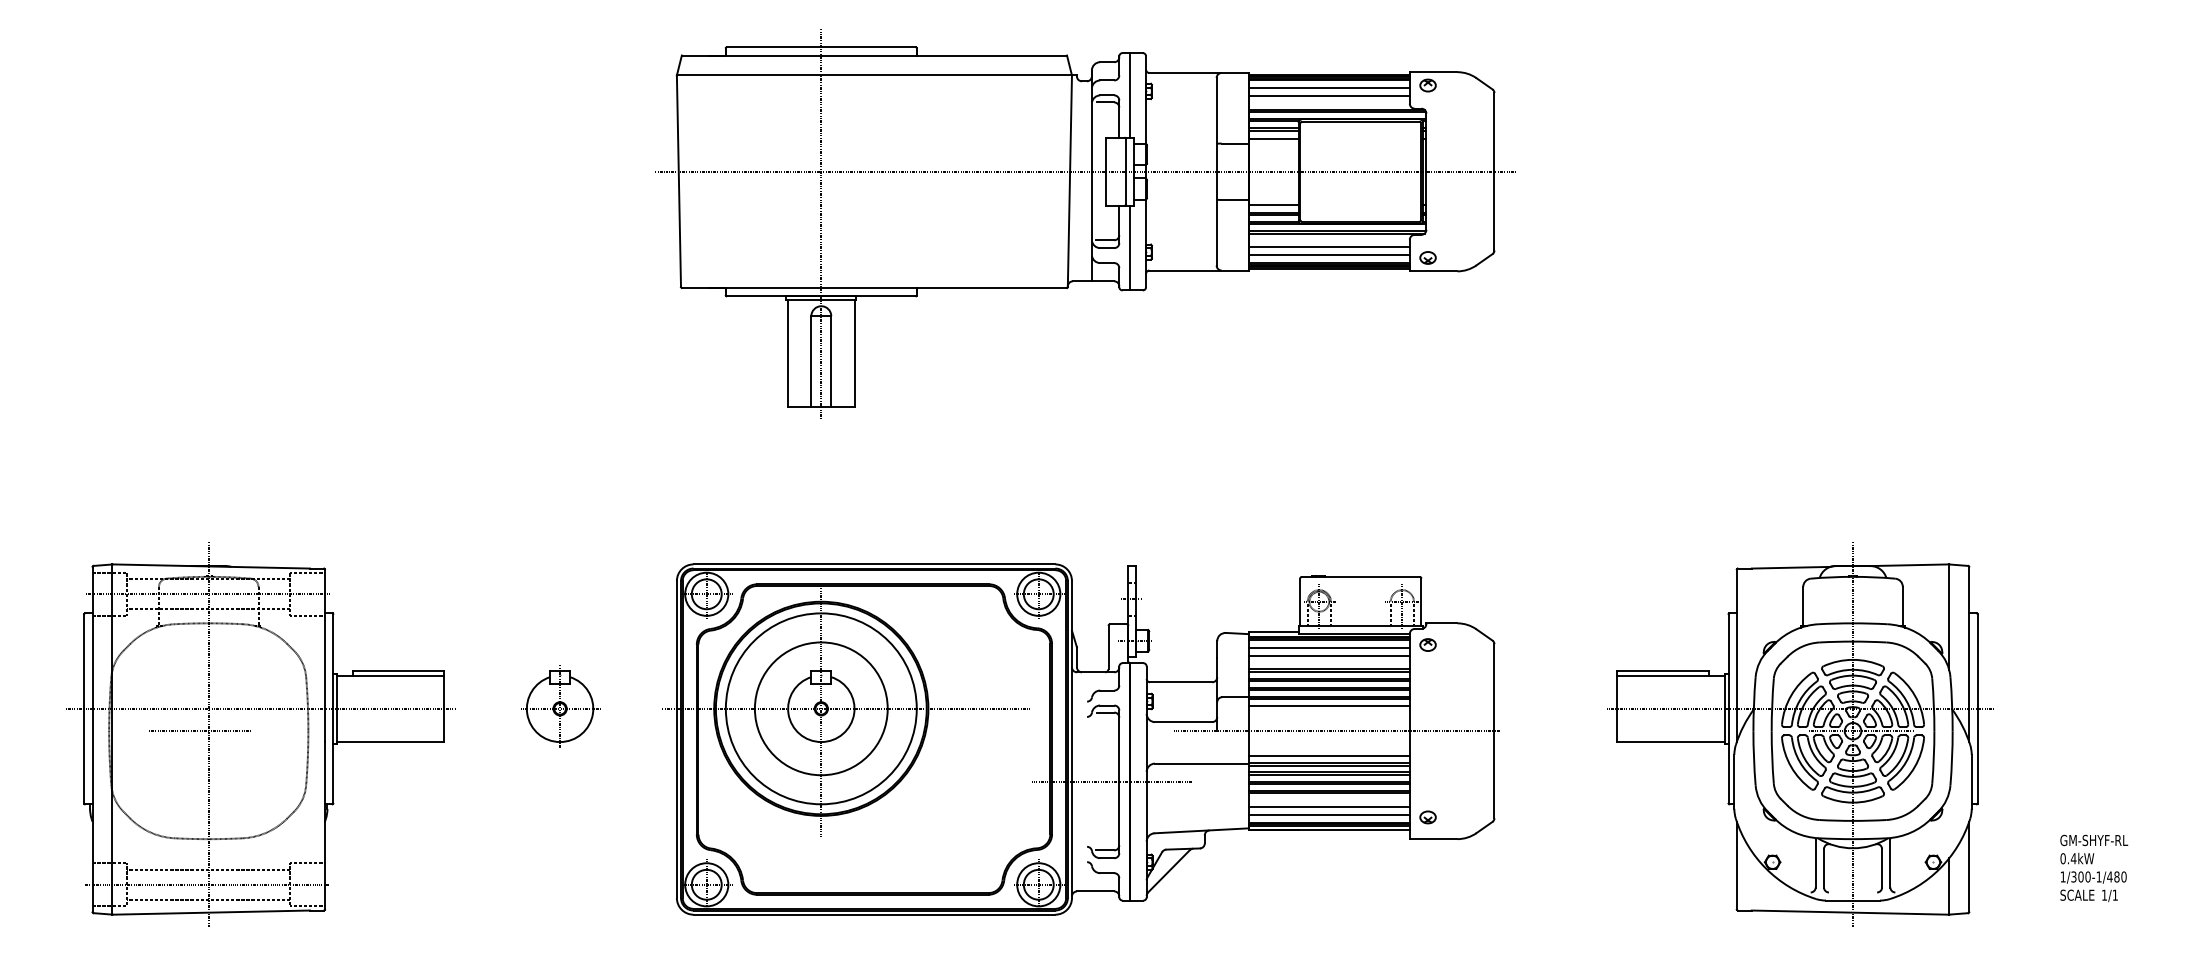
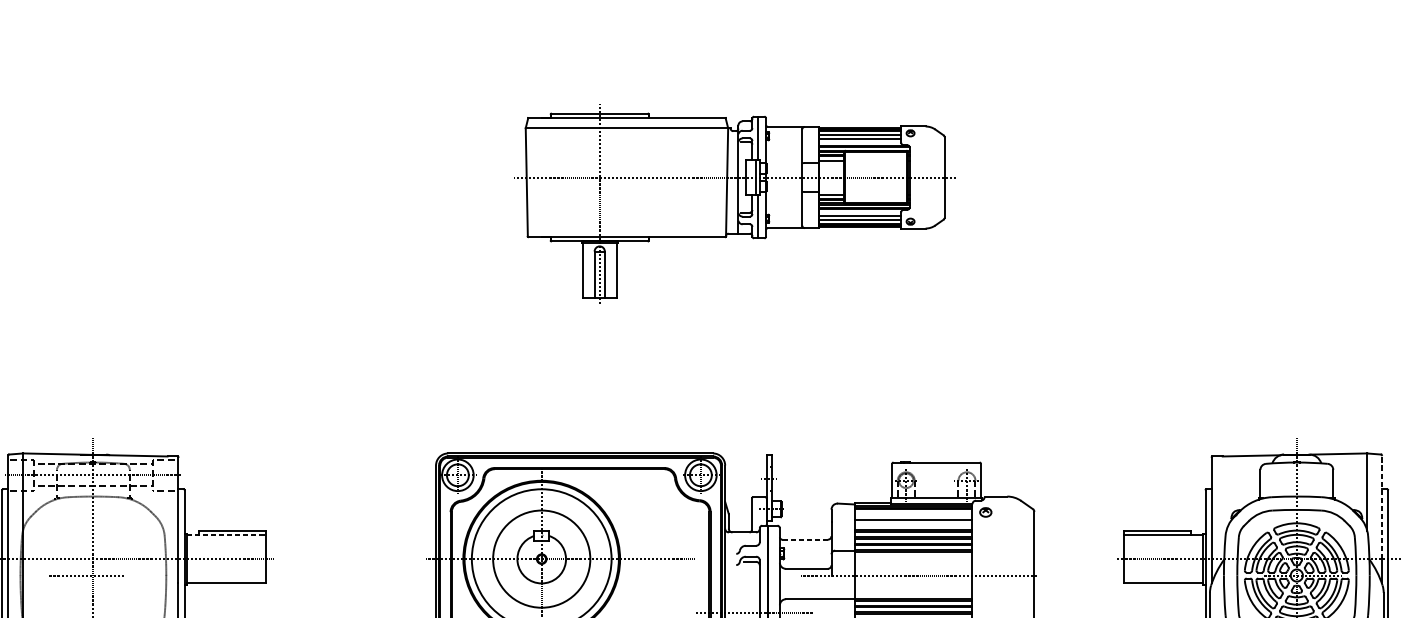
part: (1085, 223) -> (735, 203), size x0.7
line: (1969, 637) -> (1382, 506), solid -> dashed
line: (1328, 647) -> (912, 514), removed
line: (390, 675) -> (226, 534), solid -> dashed
line: (1180, 682) -> (804, 539), solid -> dashed
part: (560, 706) -> (350, 557), removed
line: (1328, 706) -> (912, 557), removed
line: (1328, 756) -> (912, 594), removed

